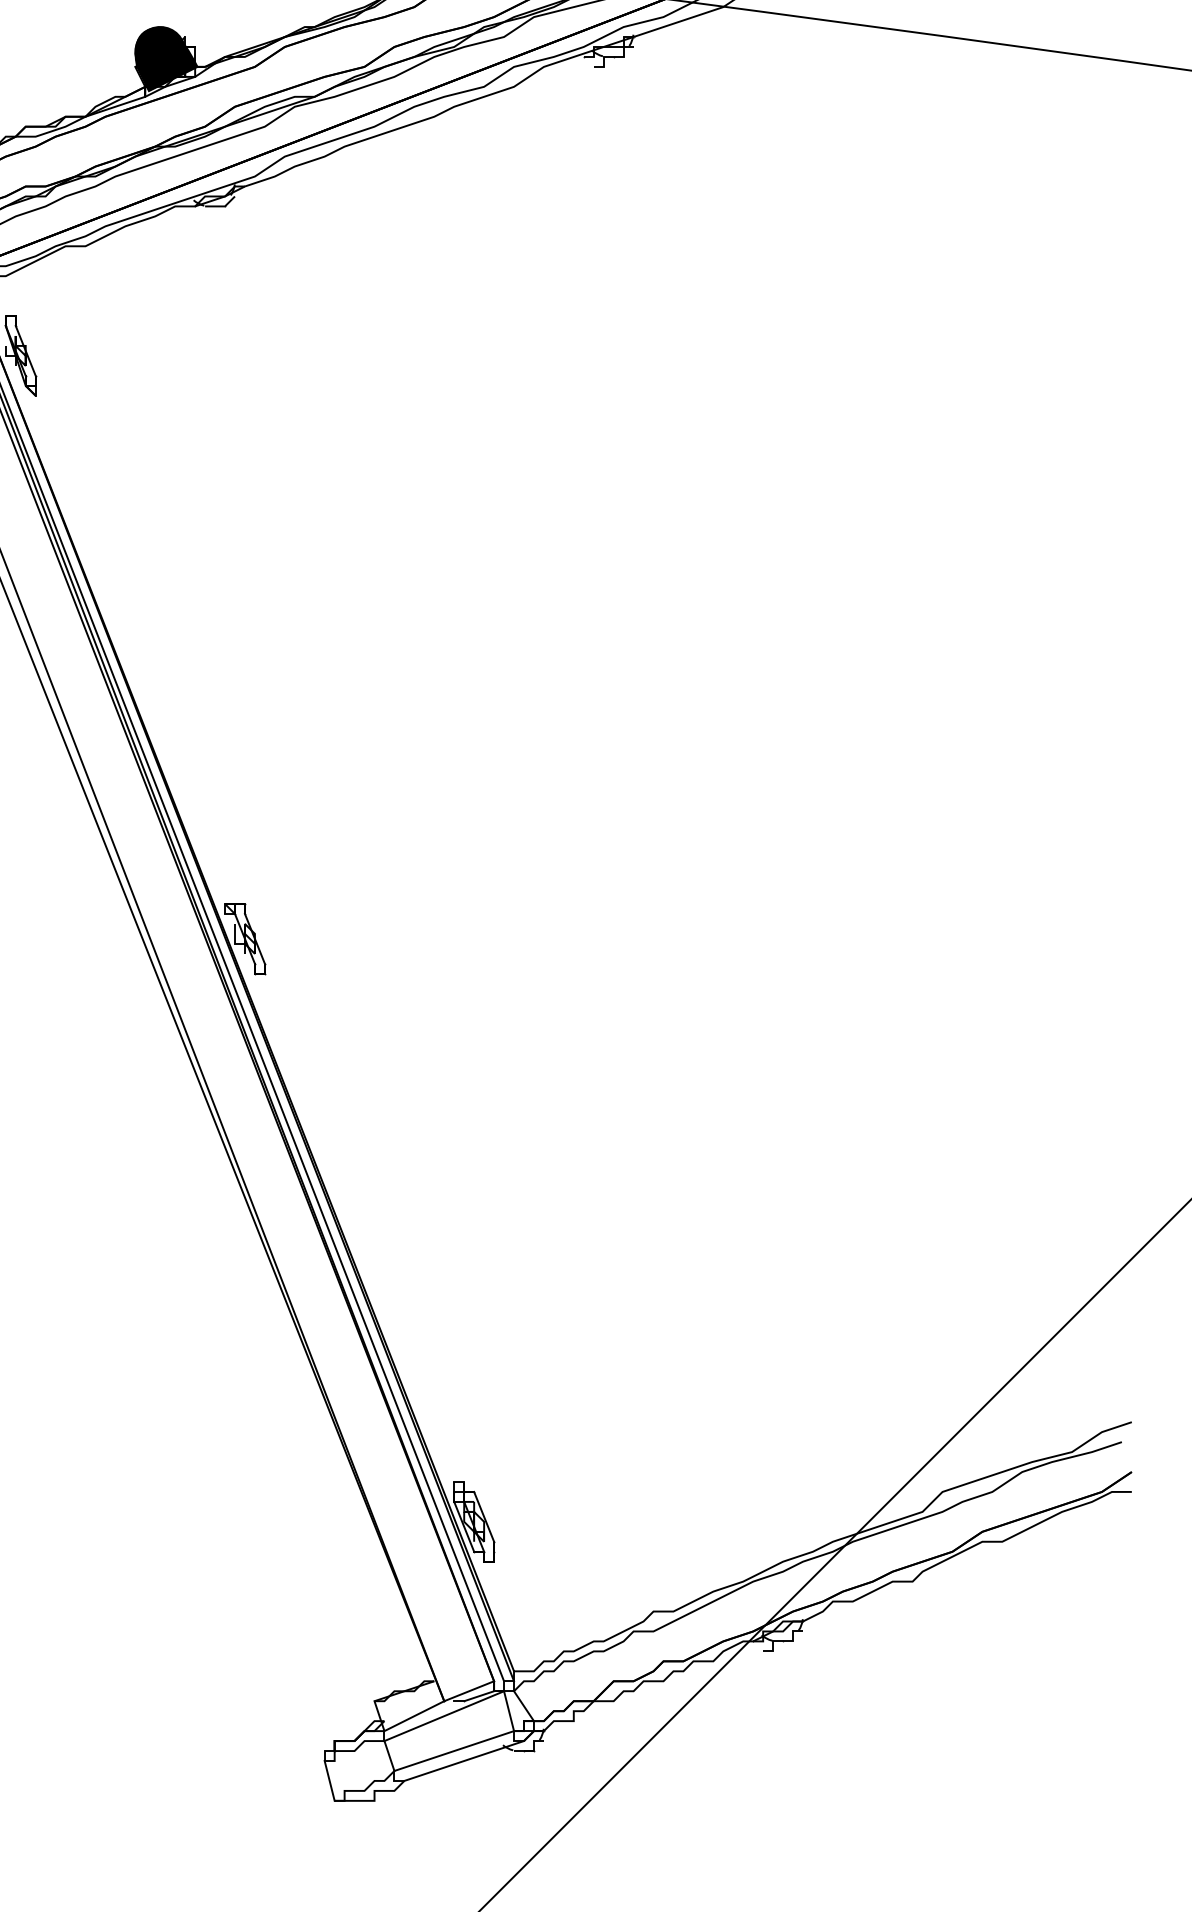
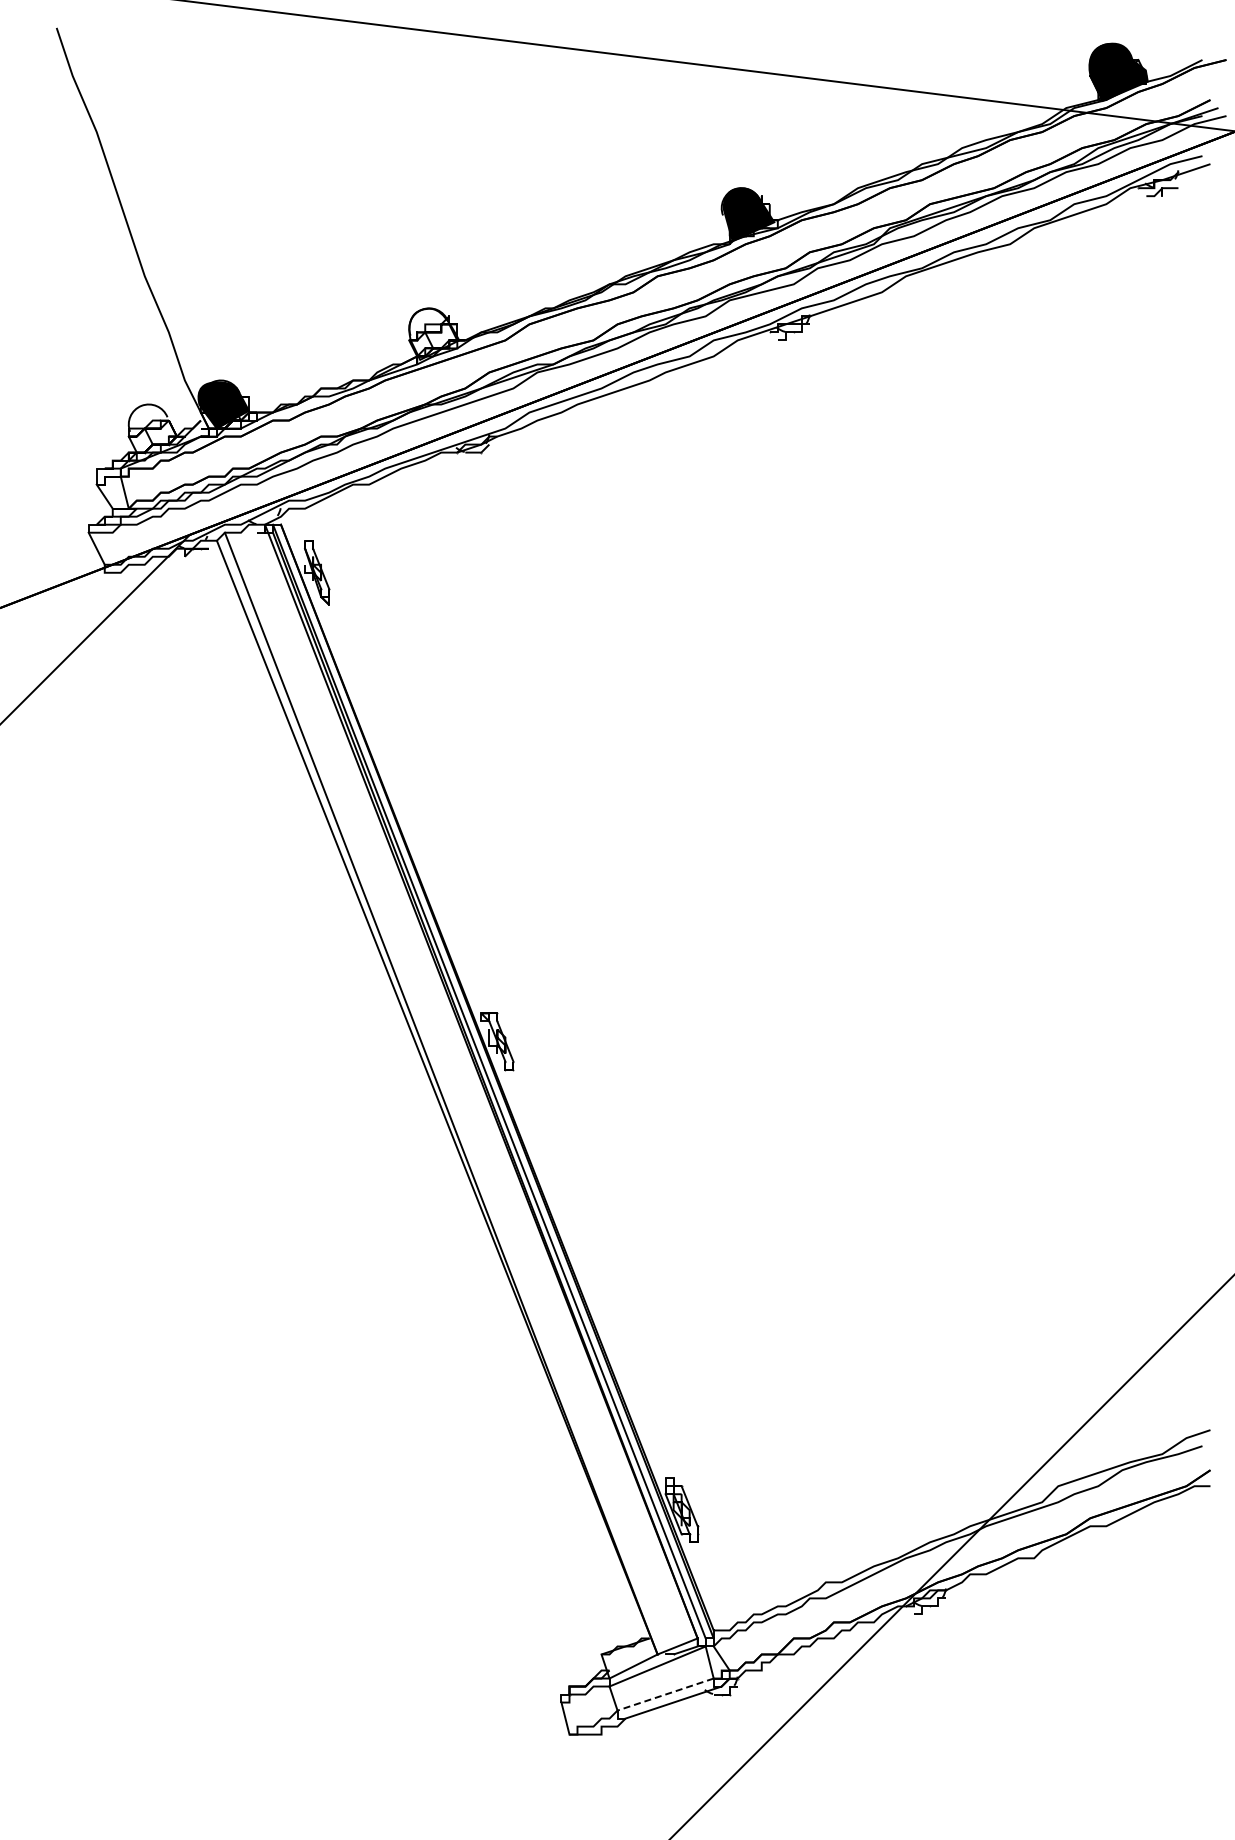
fill: (166, 58) -> (434, 333), removed
line: (454, 1750) -> (665, 1694), solid -> dashed

